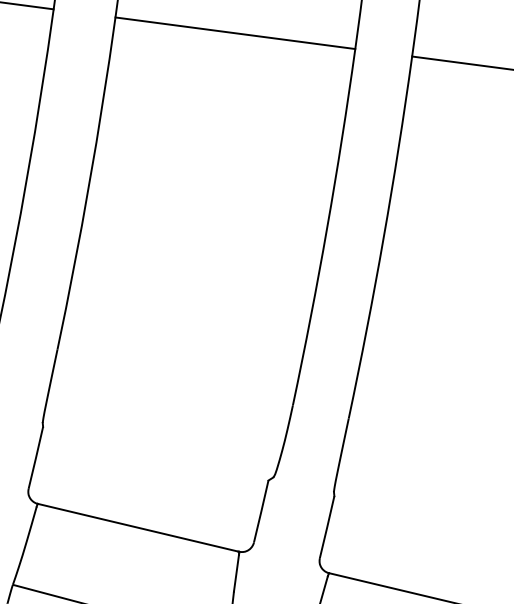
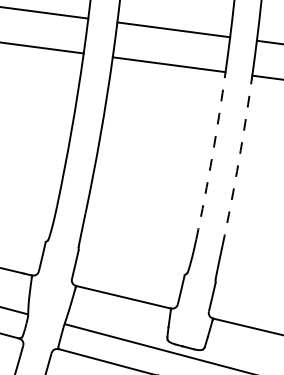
arc: (327, 228) -> (212, 156), solid -> dashed
arc: (382, 239) -> (238, 161), solid -> dashed

